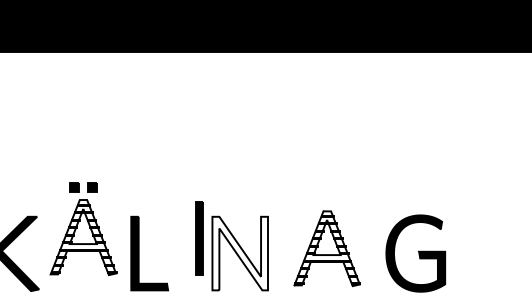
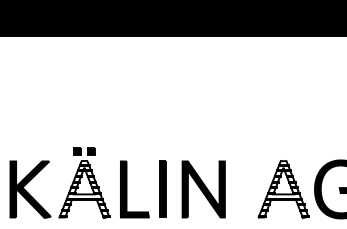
part: (83, 229) -> (84, 183), moved
part: (199, 238) -> (162, 189), moved
part: (326, 248) -> (283, 189), moved
fill: (239, 253) -> (203, 189), added

